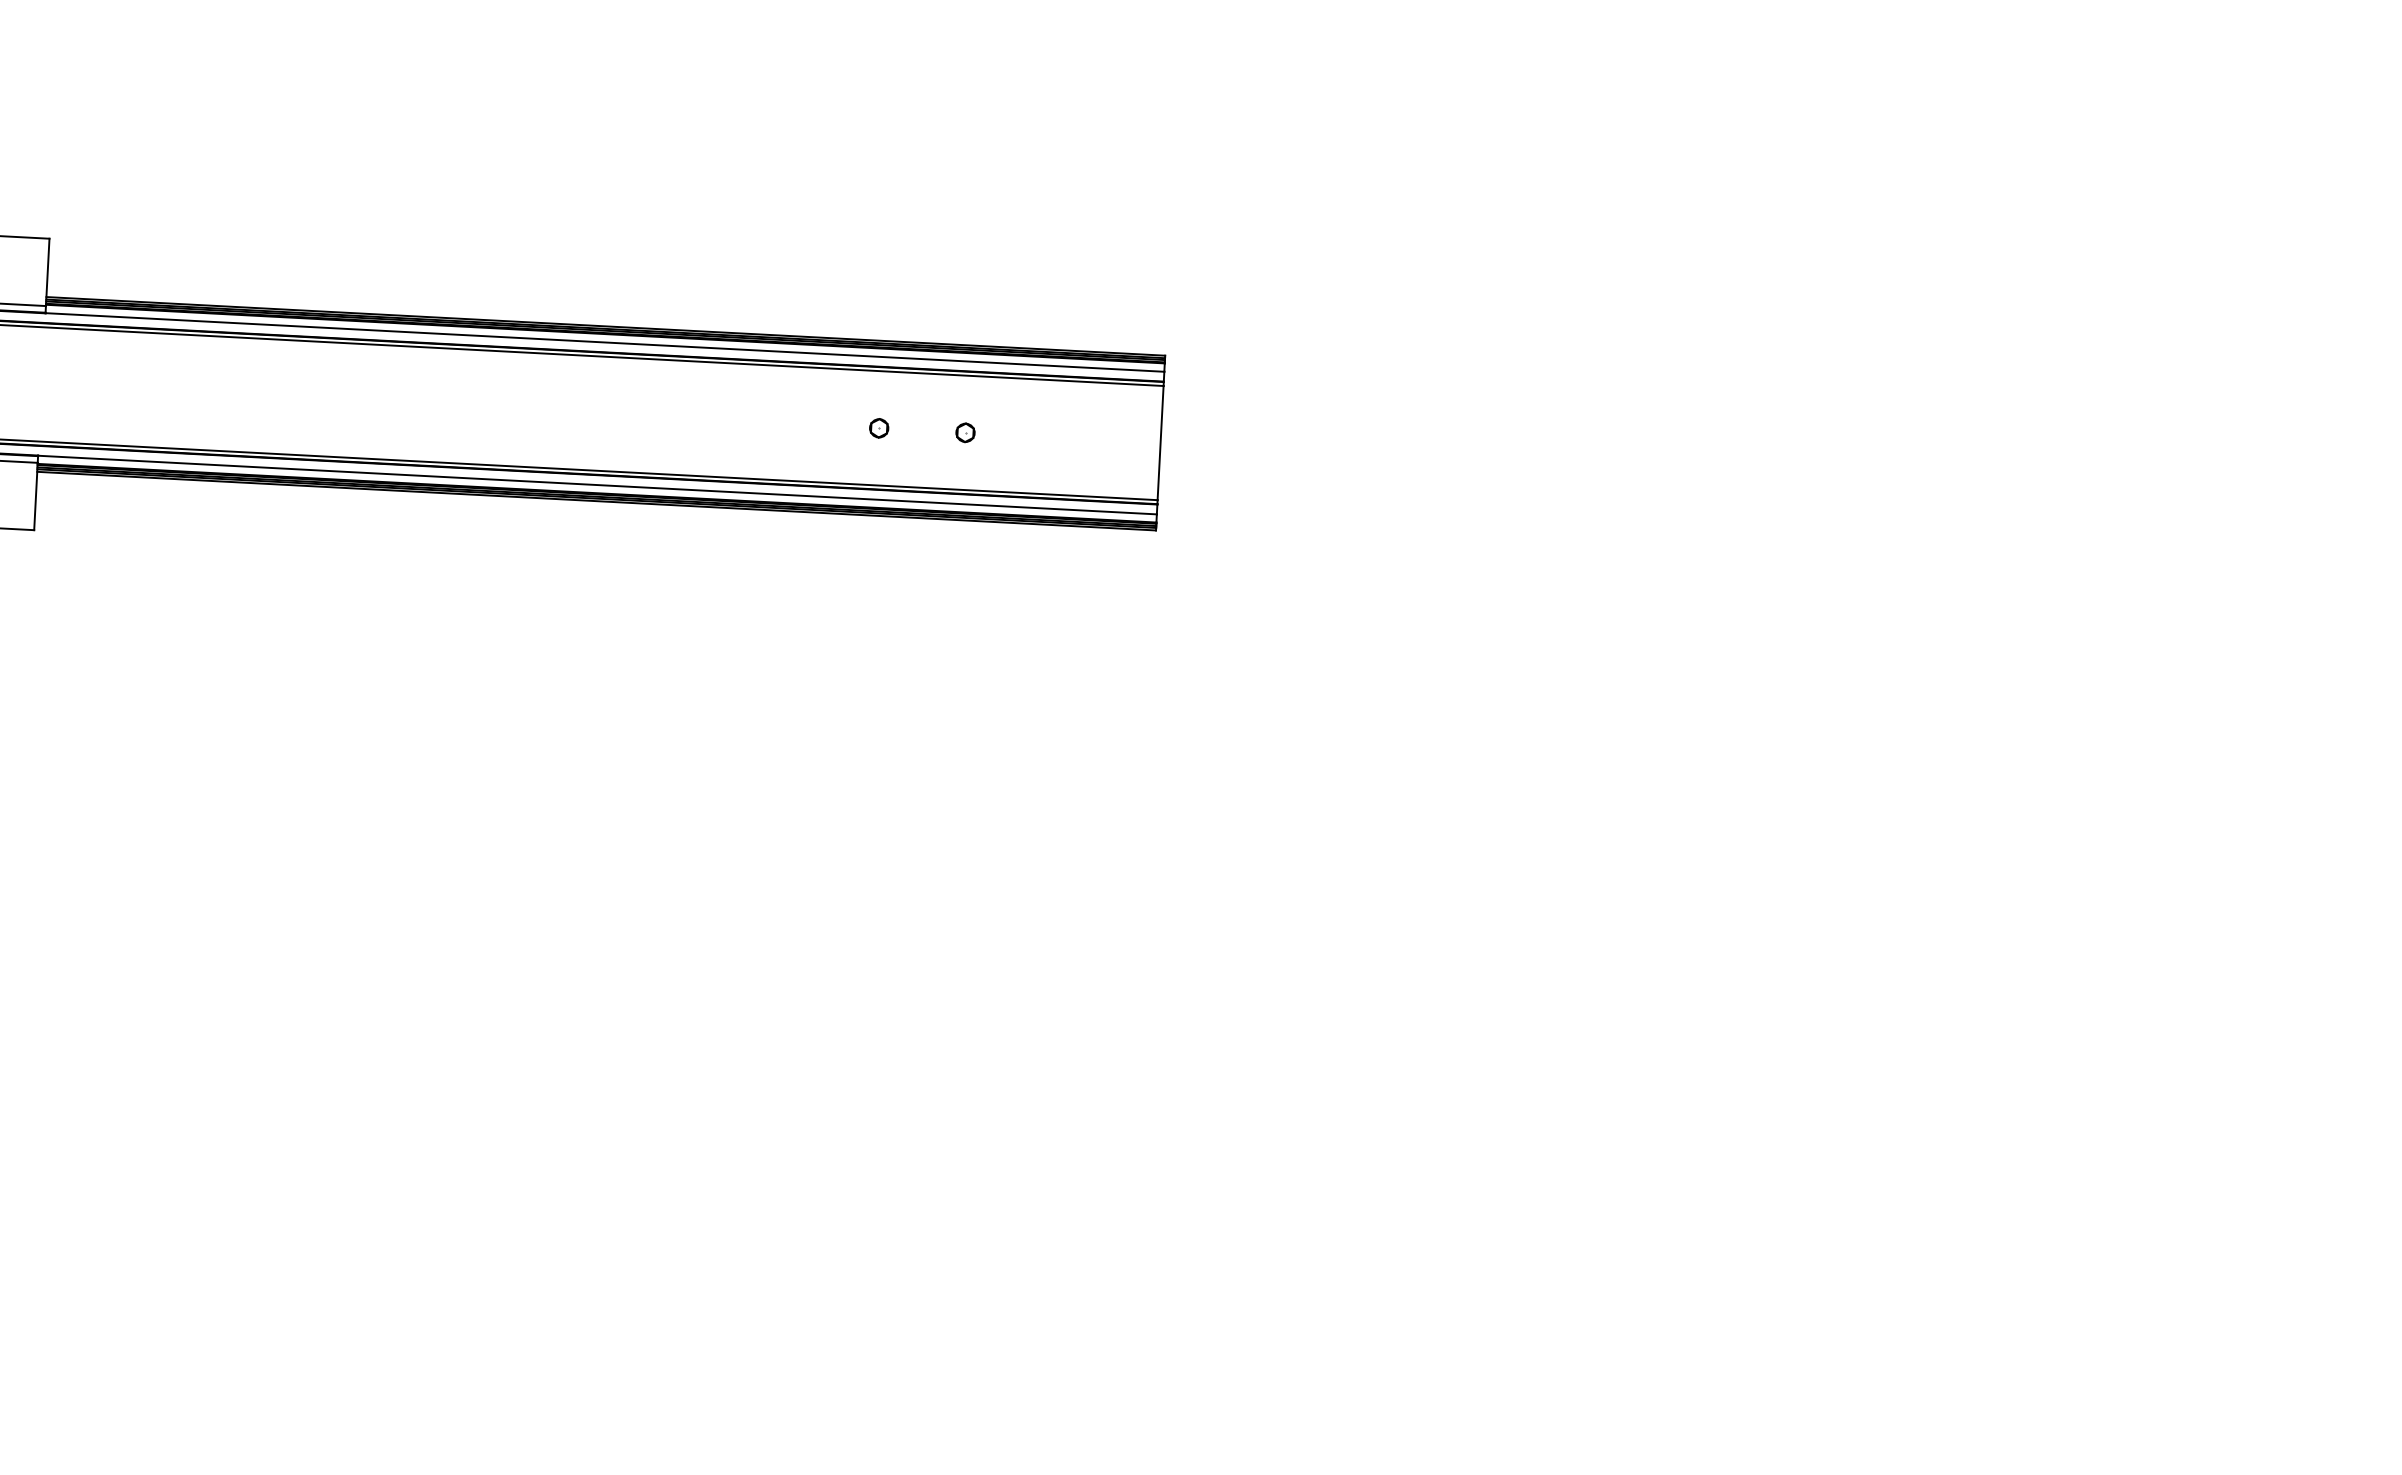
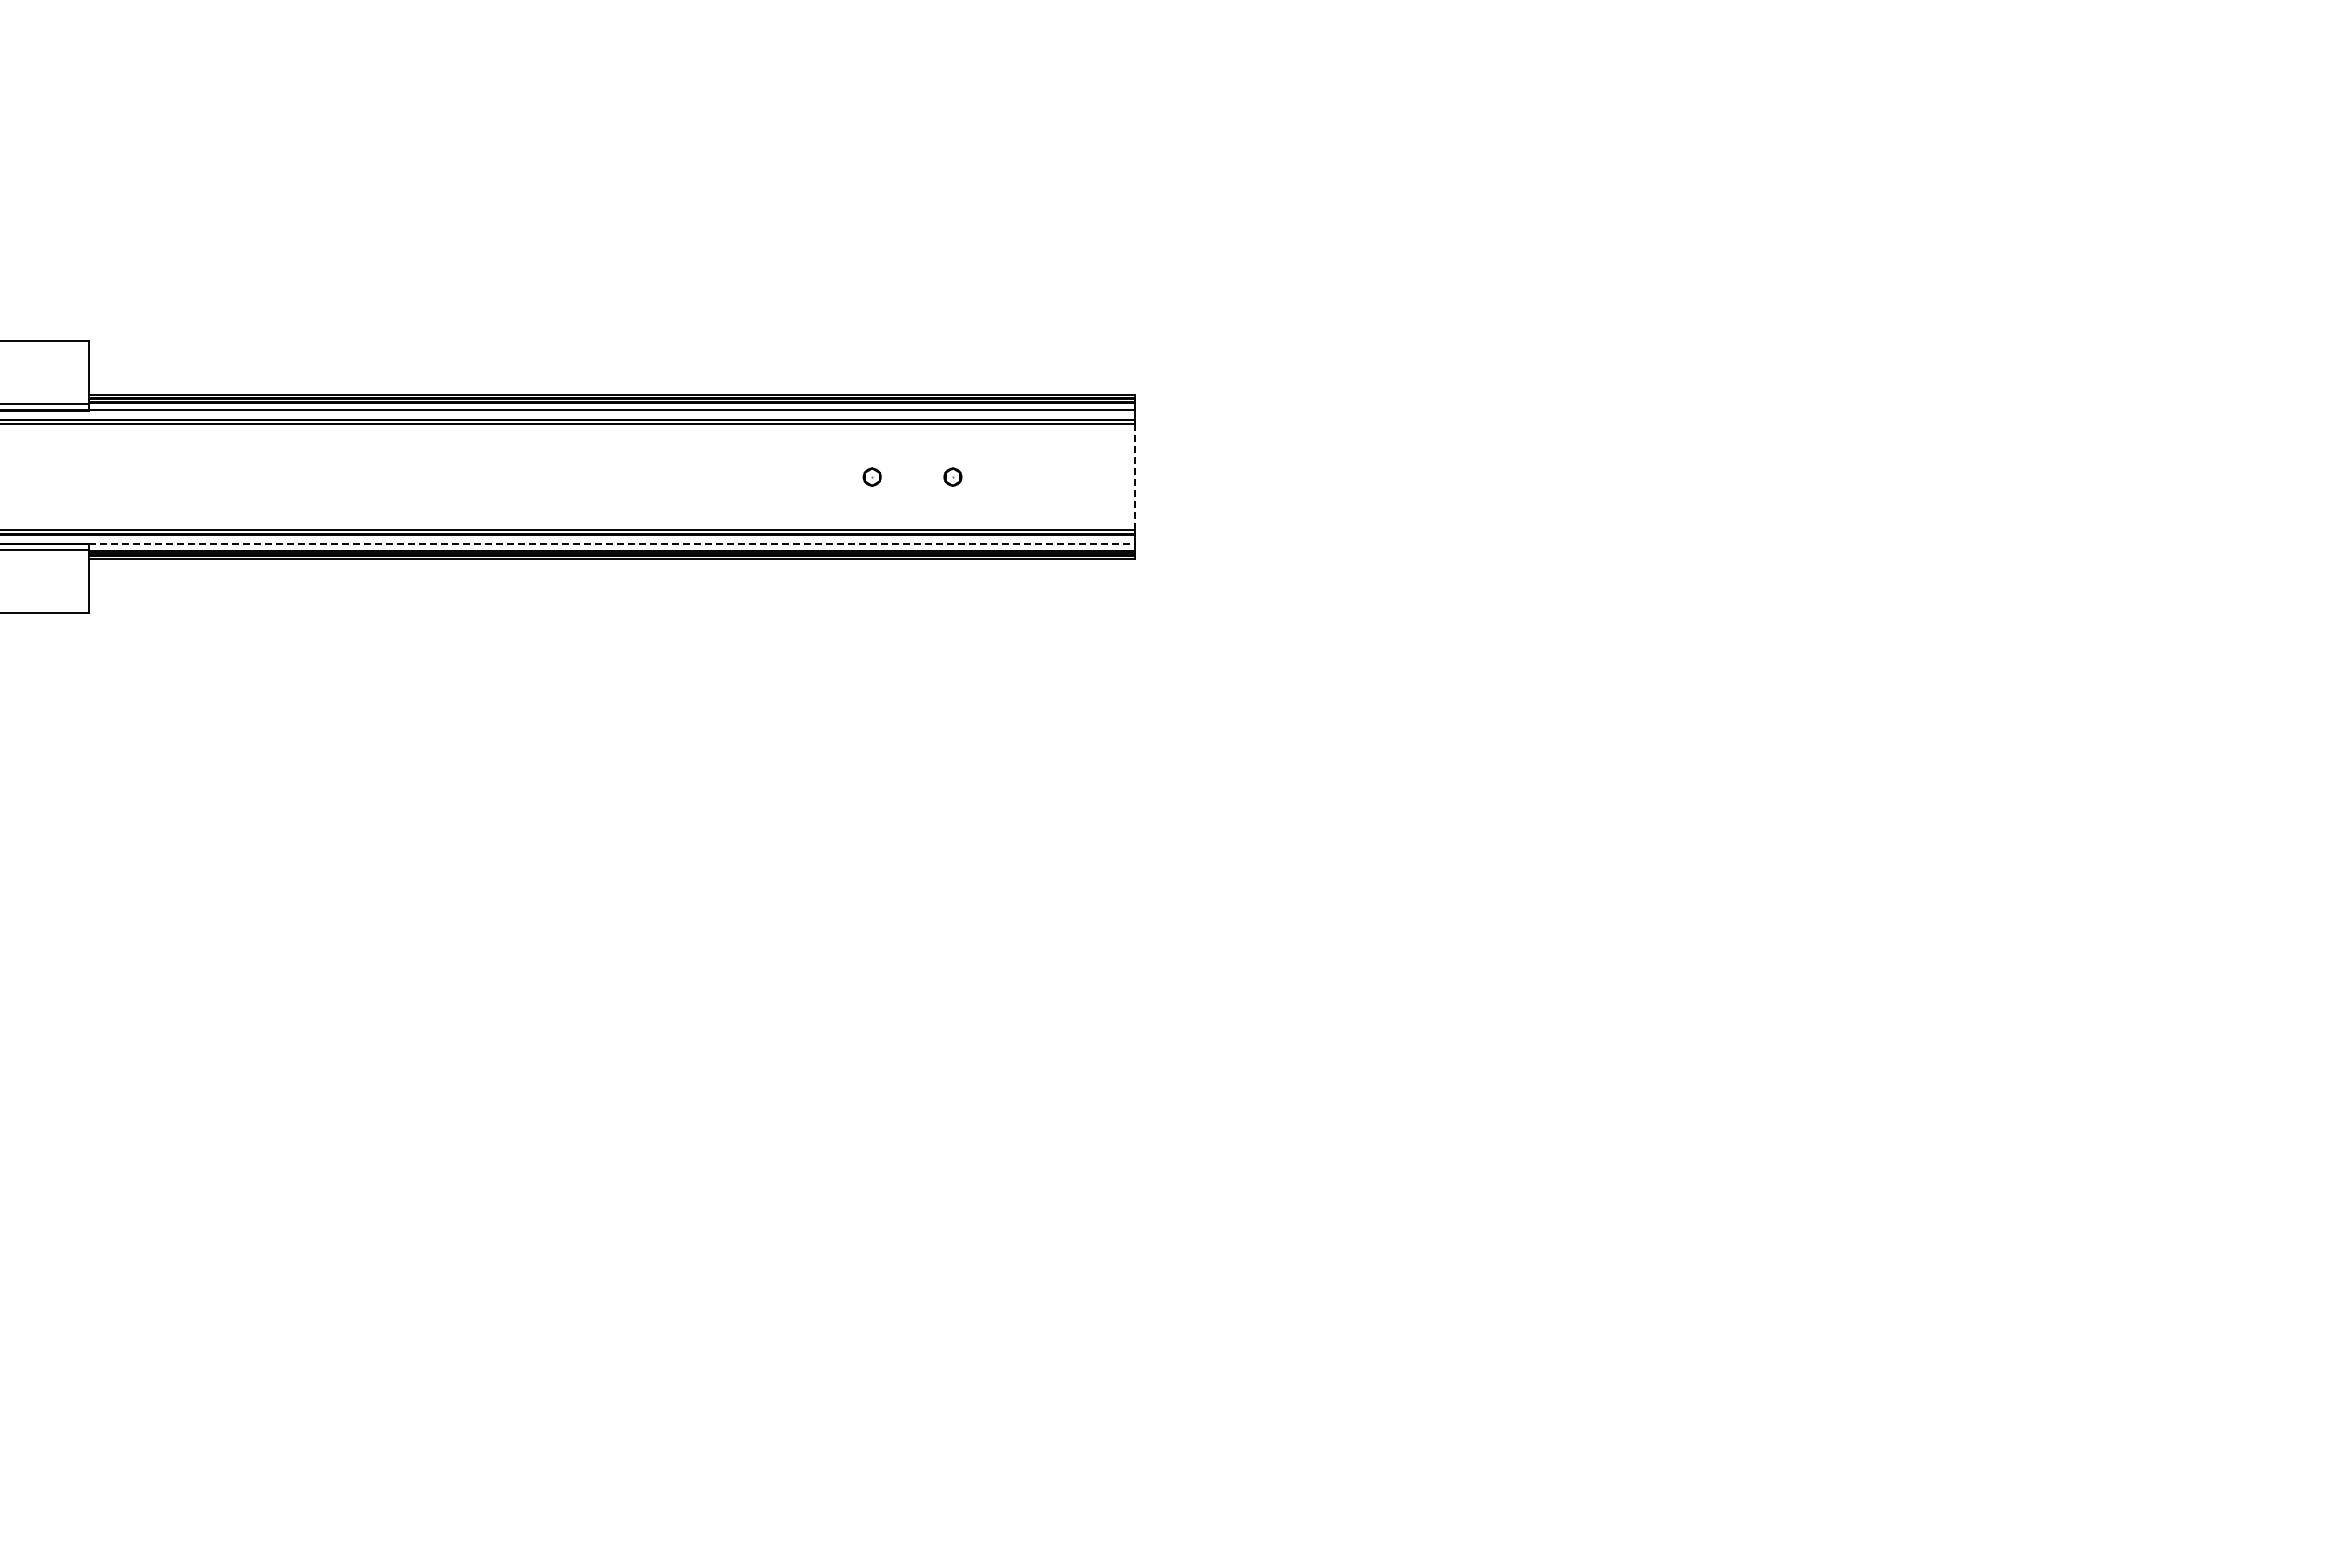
line: (1160, 442) -> (1135, 476), solid -> dashed
line: (597, 484) -> (612, 543), solid -> dashed

